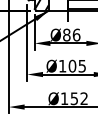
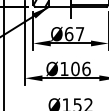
text: (71, 34) -> (74, 33), Ø86 -> Ø67
text: (82, 65) -> (86, 68), Ø105 -> Ø106

